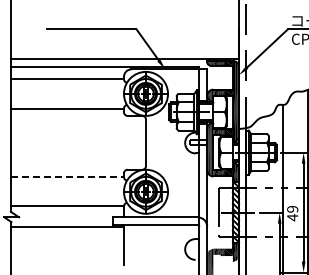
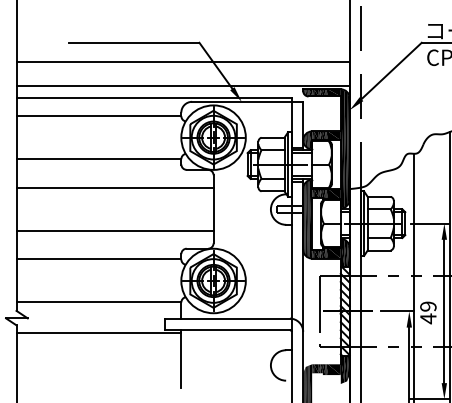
line: (125, 42) -> (183, 62), added
line: (78, 128) -> (114, 188), added
line: (78, 157) -> (114, 230), added
line: (68, 177) -> (100, 260), dashed -> solid

